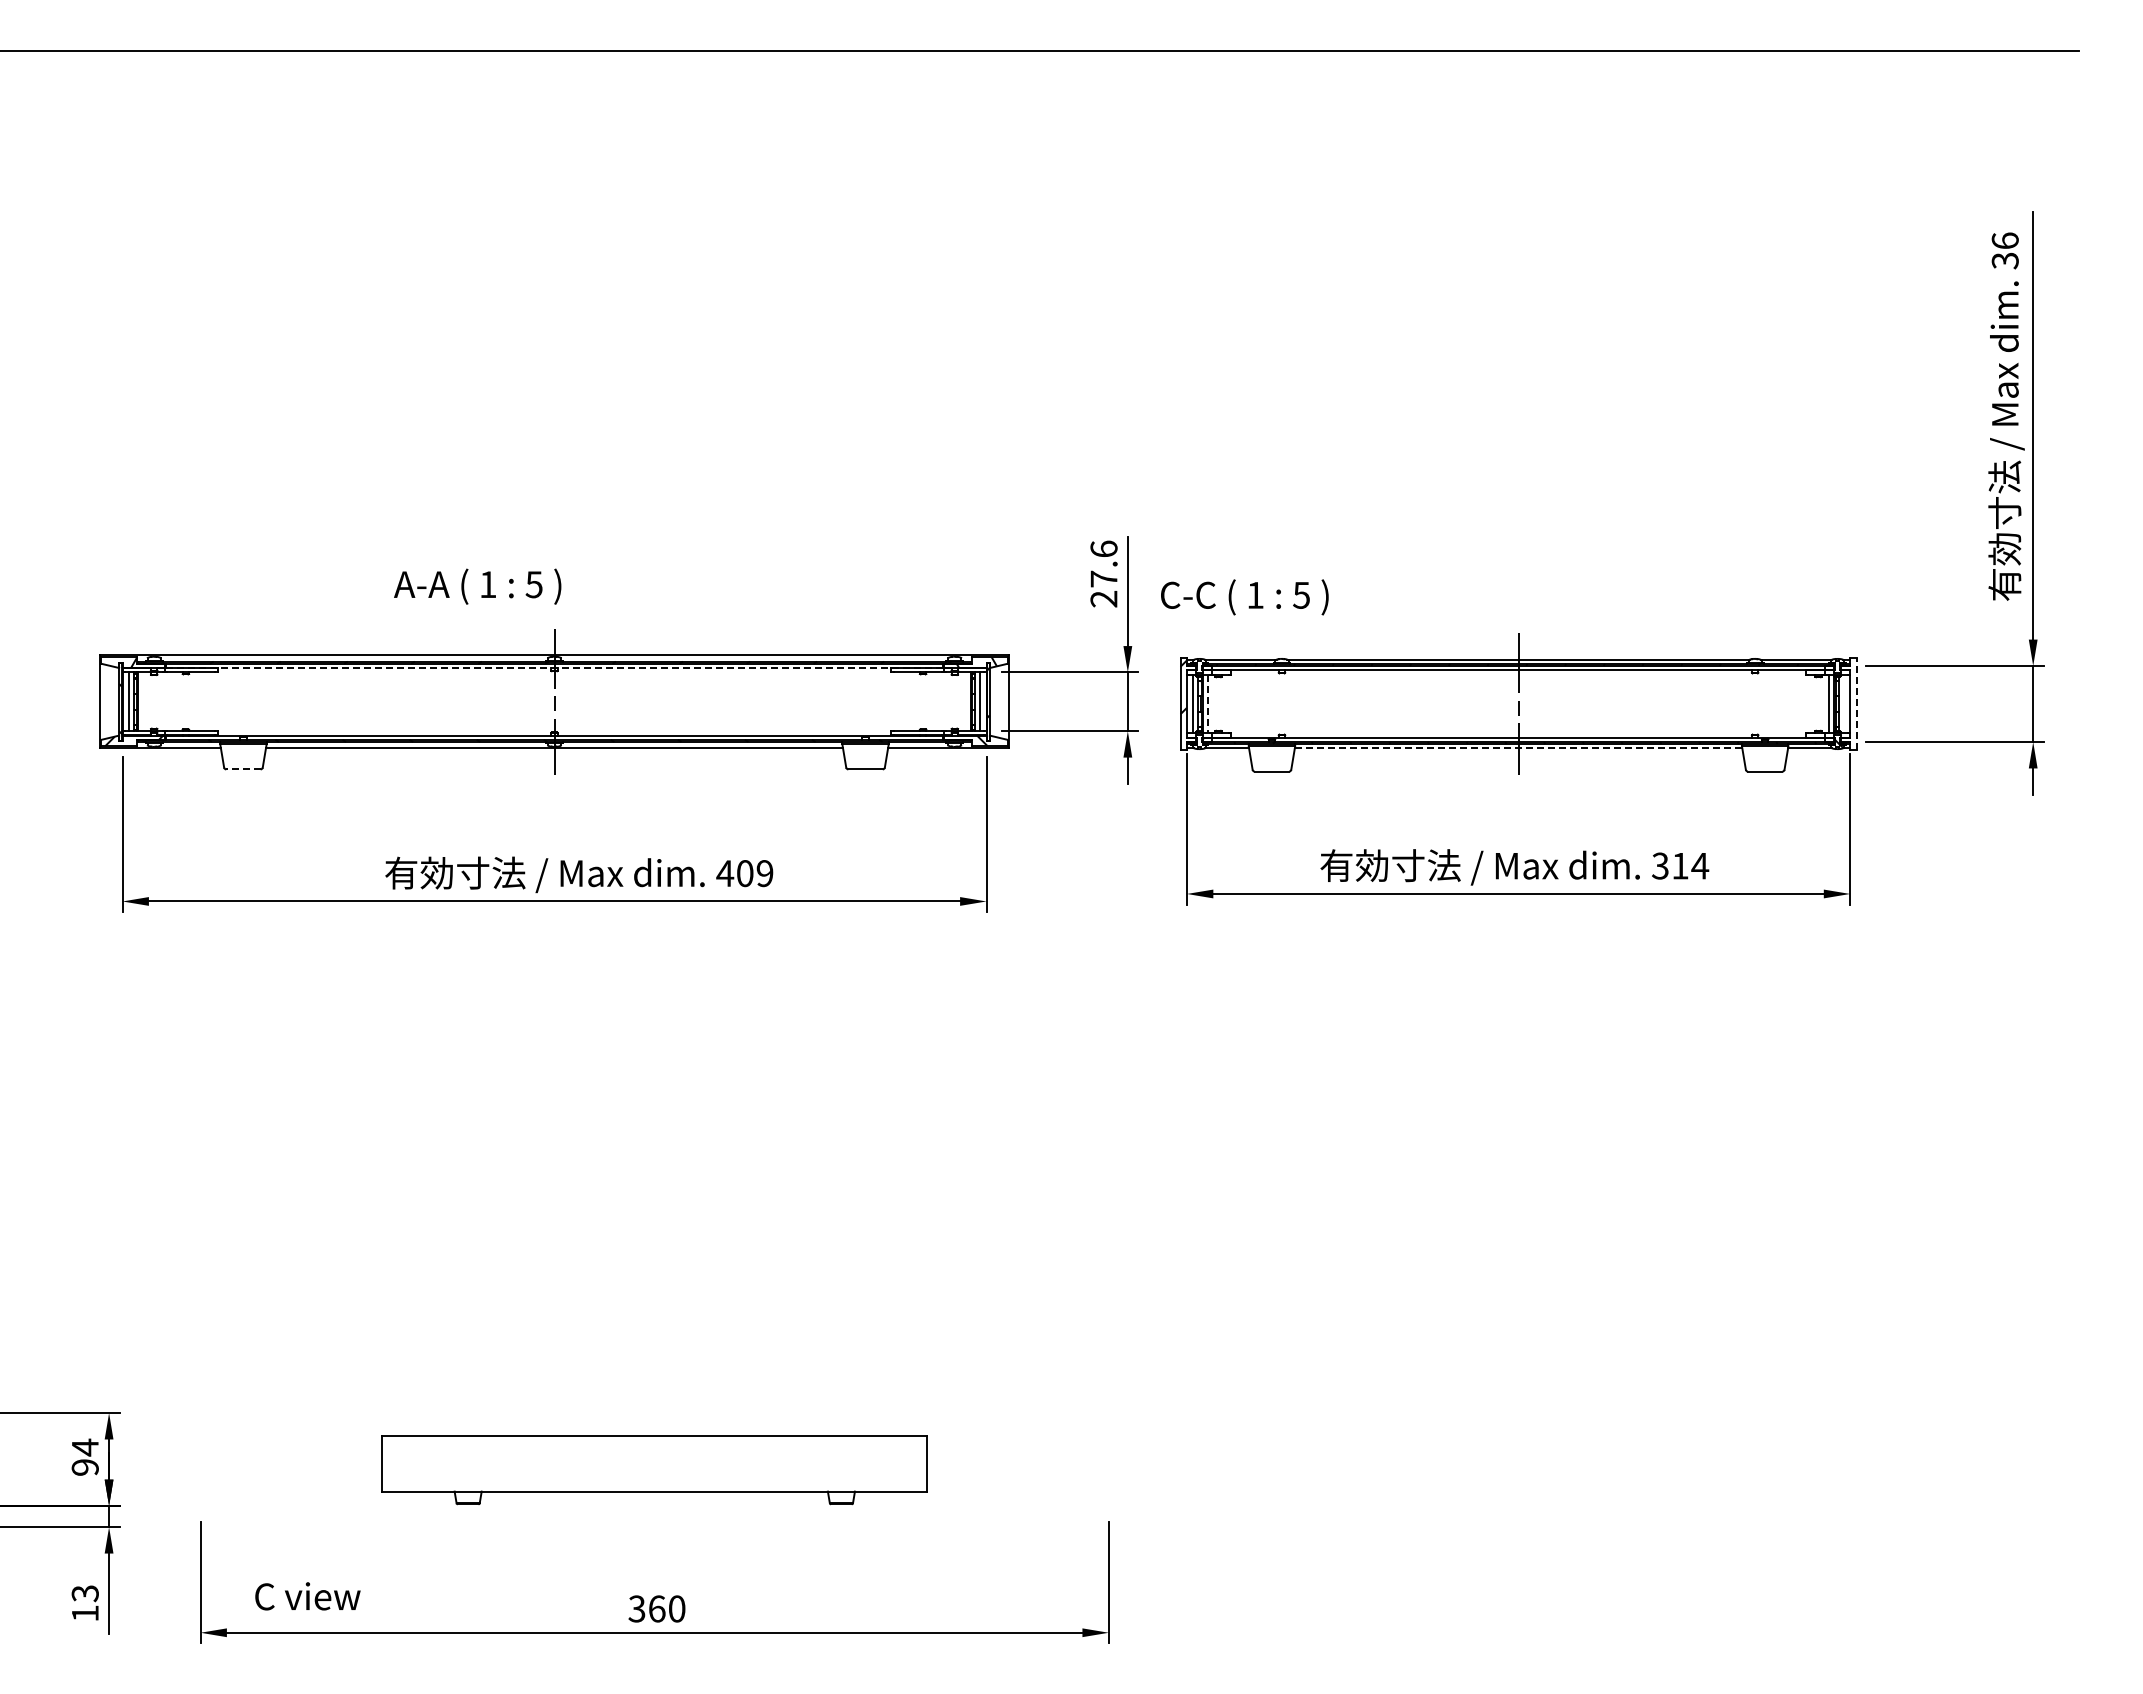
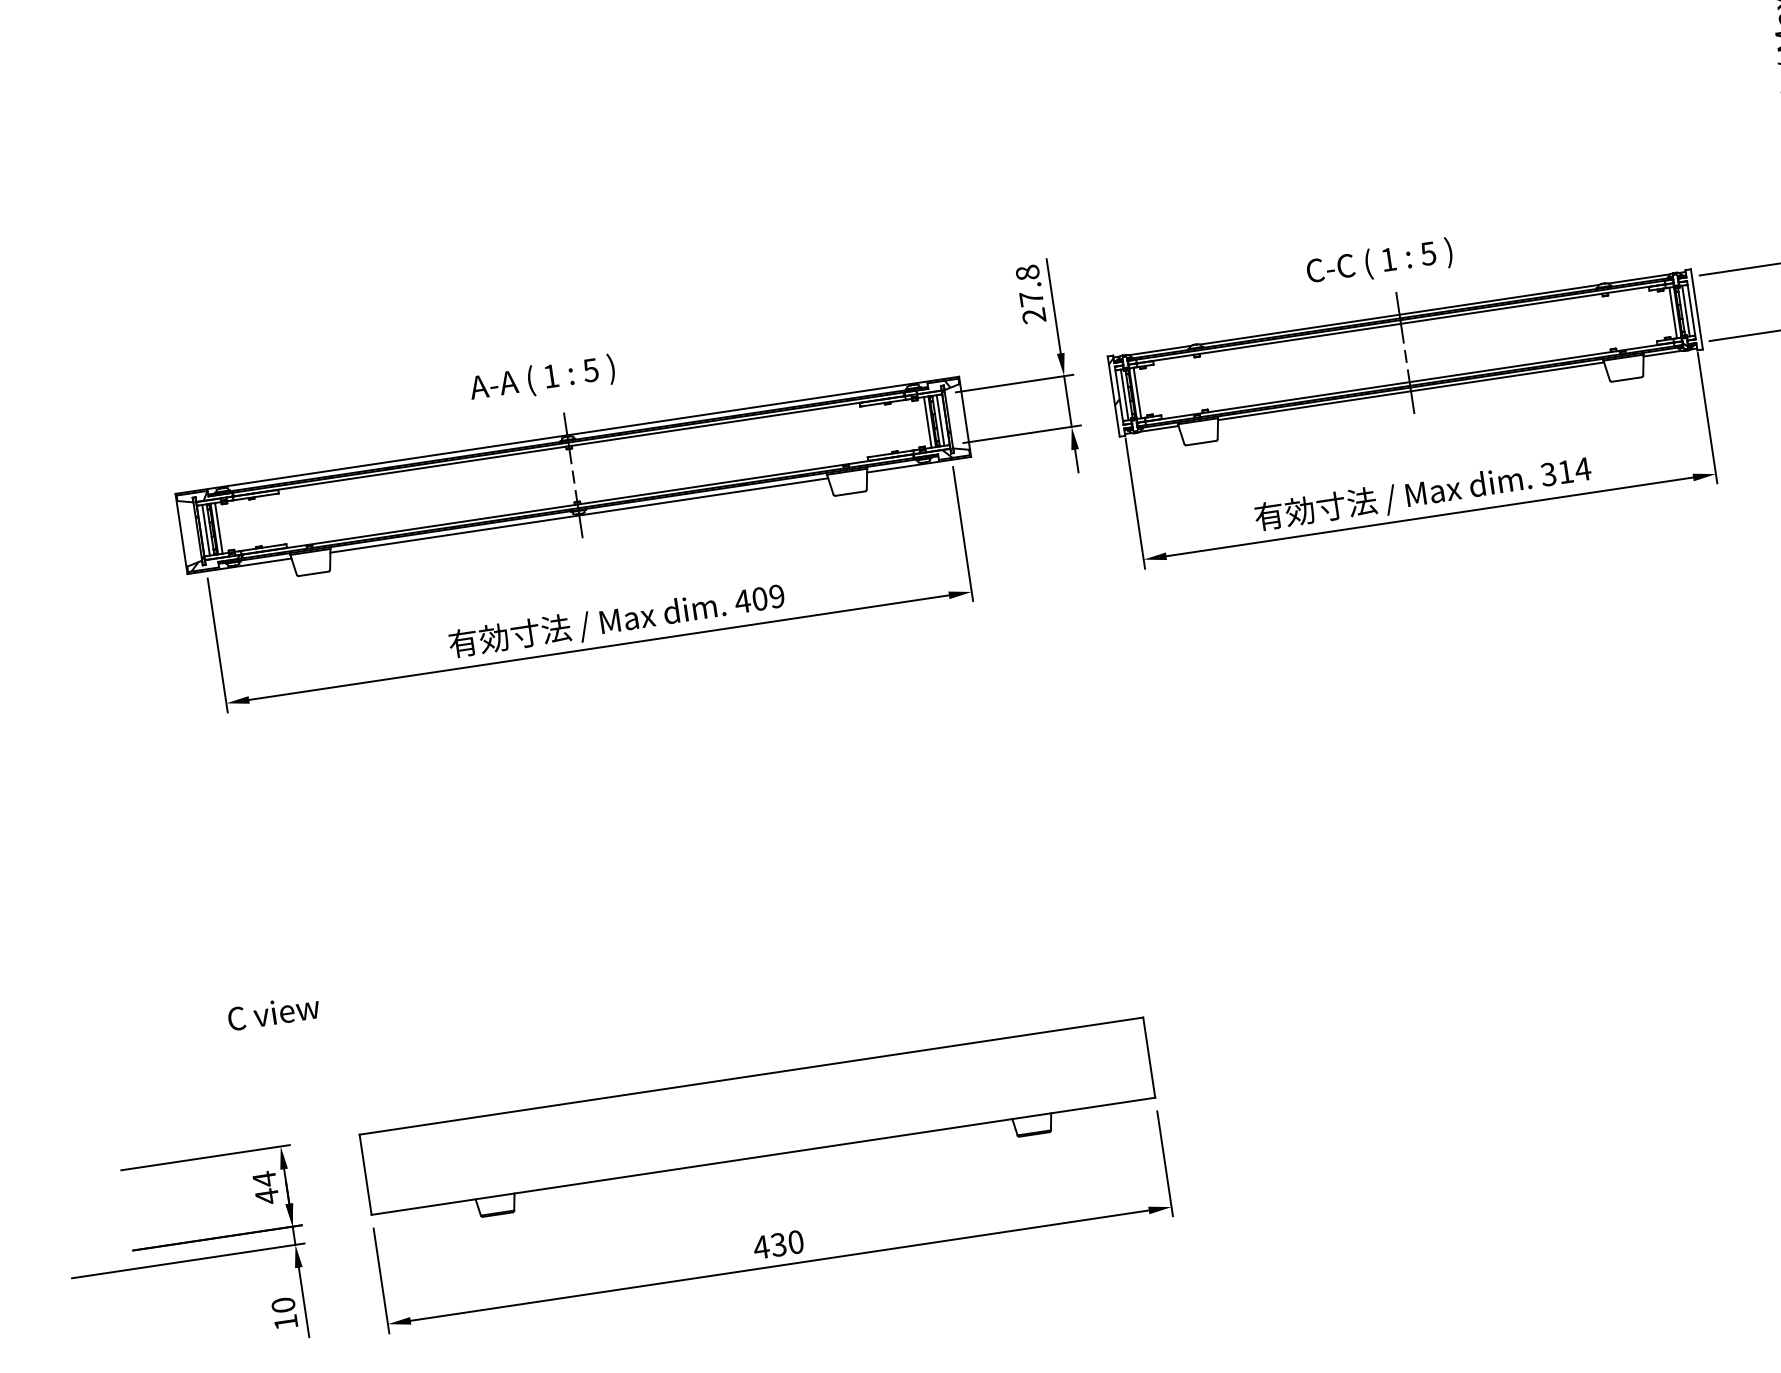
text: (1103, 548) -> (1027, 272), 27.6 -> 27.8
text: (477, 586) -> (542, 379), moved
text: (1244, 597) -> (1379, 262), moved
line: (554, 668) -> (569, 446), dashed -> solid
line: (143, 701) -> (218, 528), added
line: (965, 701) -> (927, 422), added
line: (1843, 703) -> (1685, 310), added
line: (1856, 703) -> (1696, 308), dashed -> solid
line: (1208, 704) -> (1137, 393), dashed -> solid
line: (1518, 748) -> (1410, 391), dashed -> solid
line: (242, 769) -> (312, 574), dashed -> solid
text: (84, 1467) -> (266, 1196), 94 -> 44
part: (654, 1469) -> (758, 1124), size x1.67
text: (84, 1593) -> (282, 1305), 13 -> 10
text: (307, 1596) -> (273, 1012), moved
text: (646, 1608) -> (769, 1245), 360 -> 430

